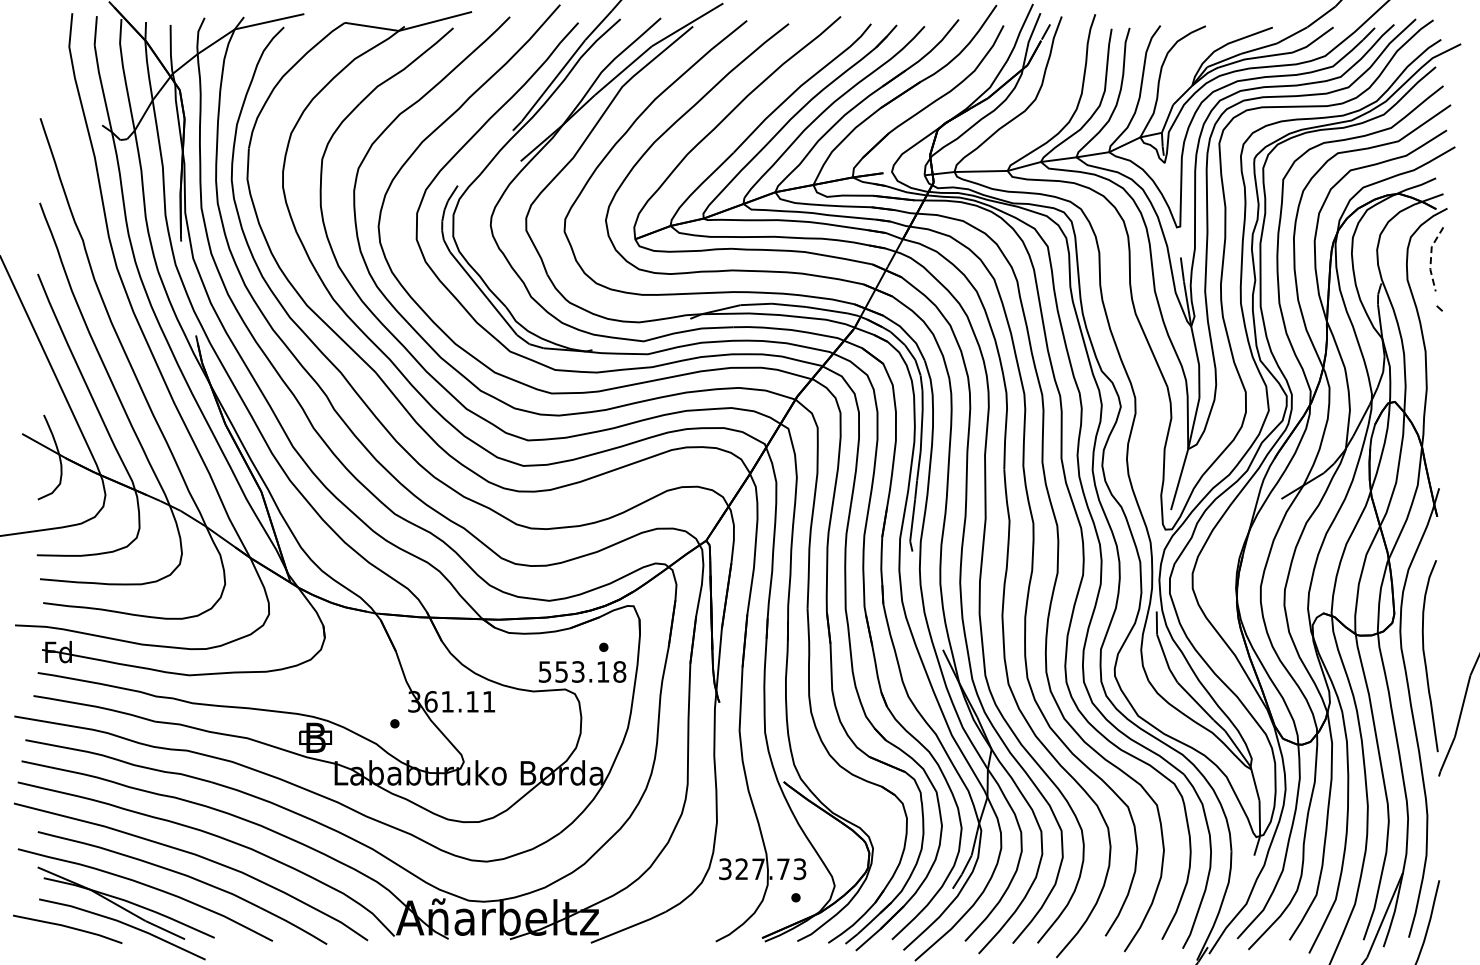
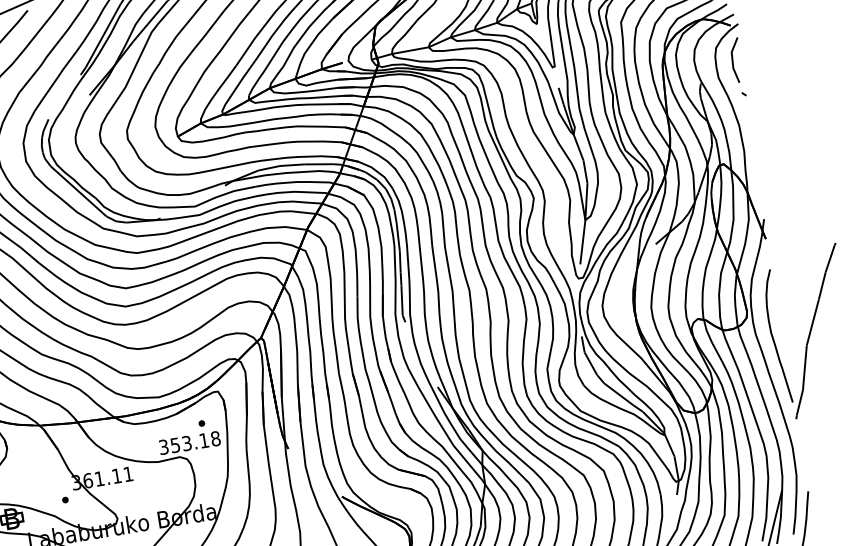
line: (1431, 258) -> (732, 60), dashed -> solid
text: (545, 671) -> (164, 446), 553.18 -> 353.18

